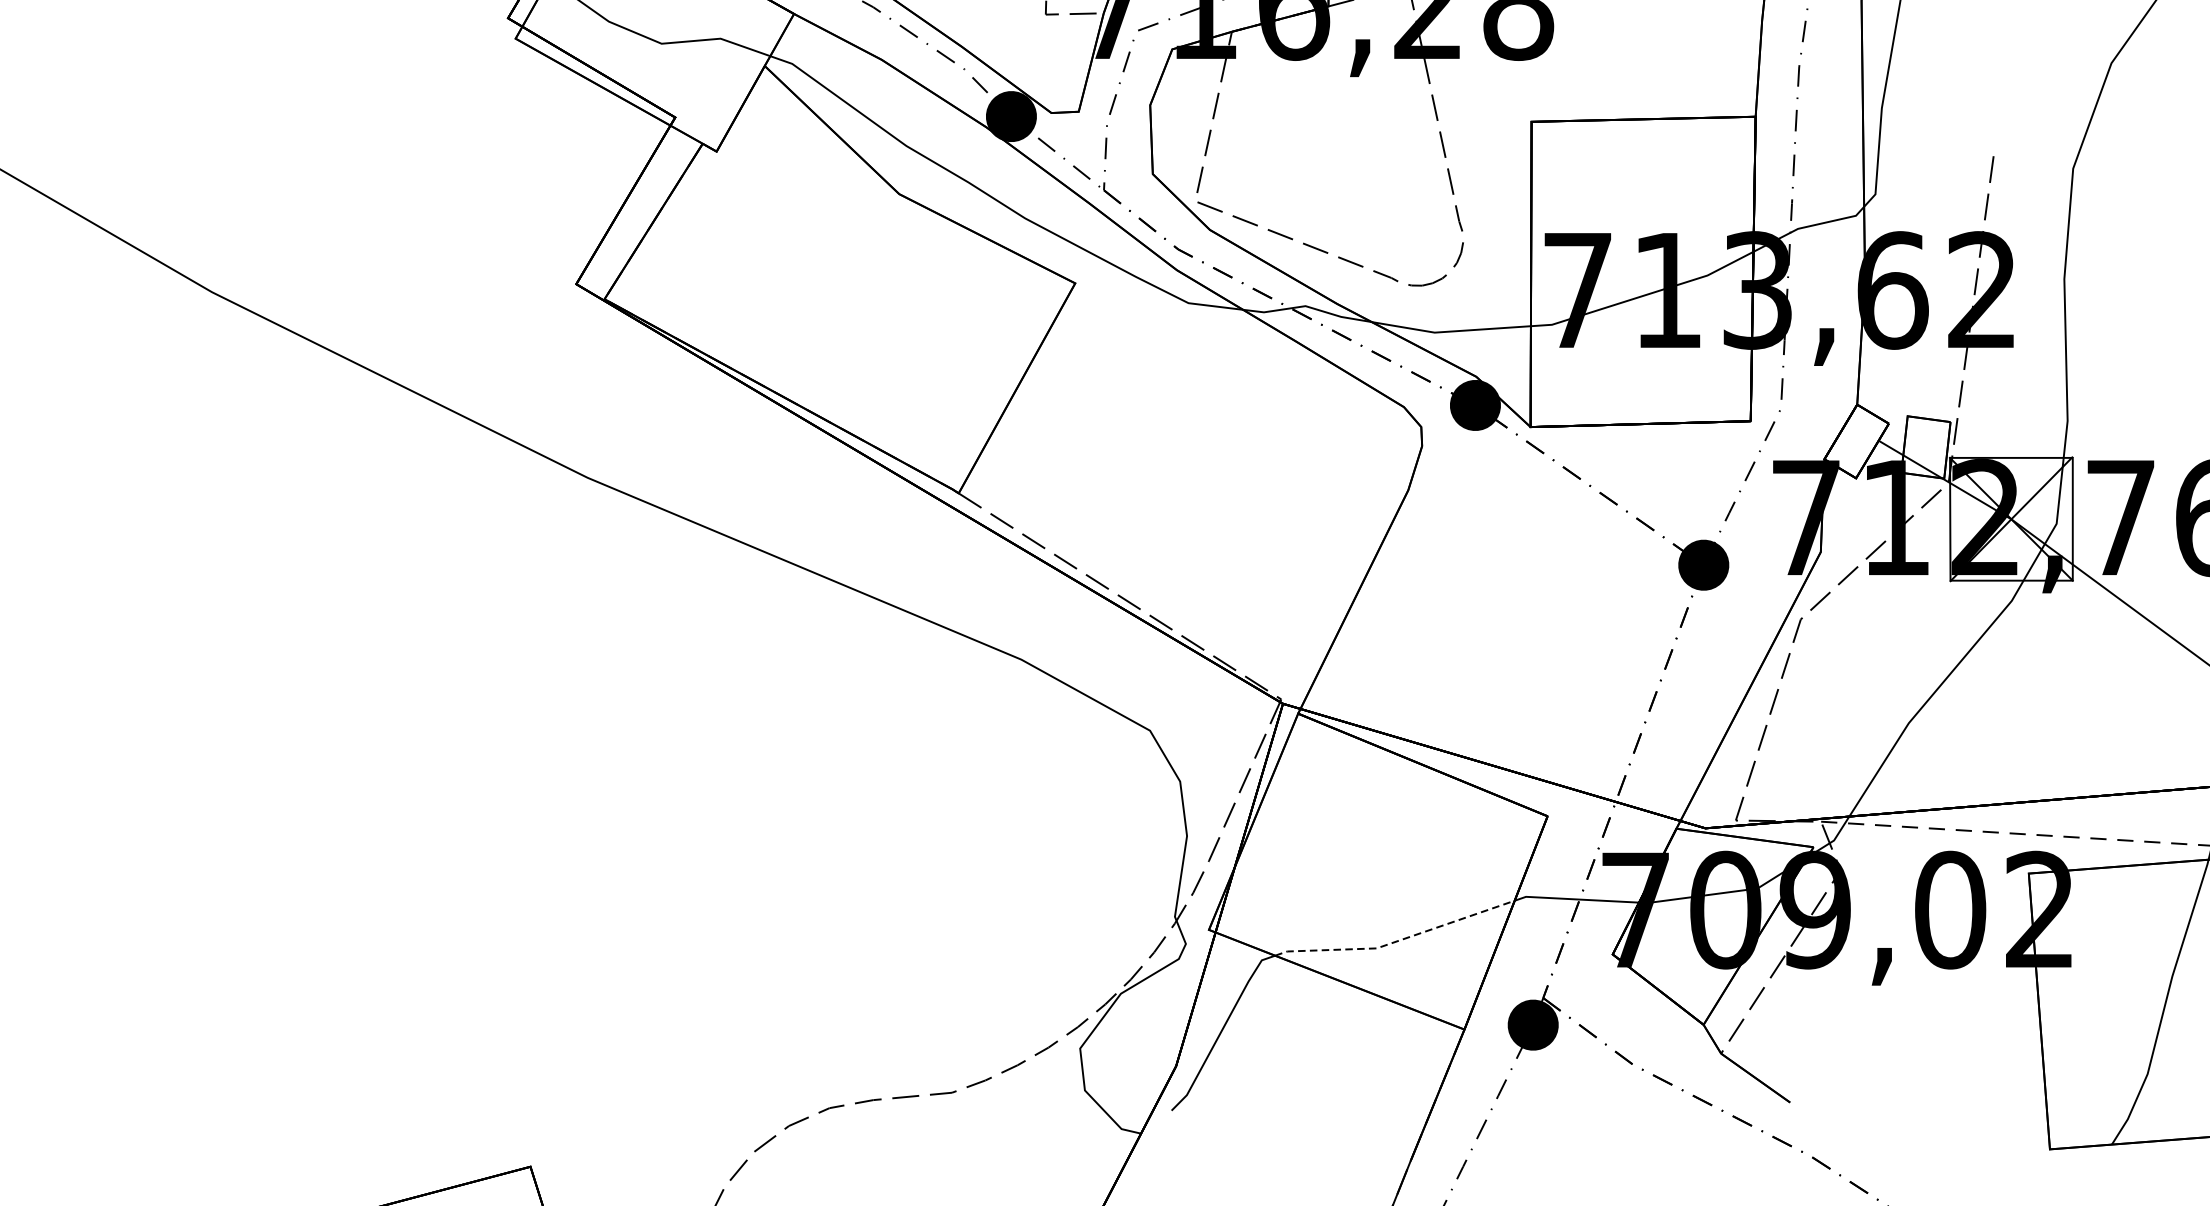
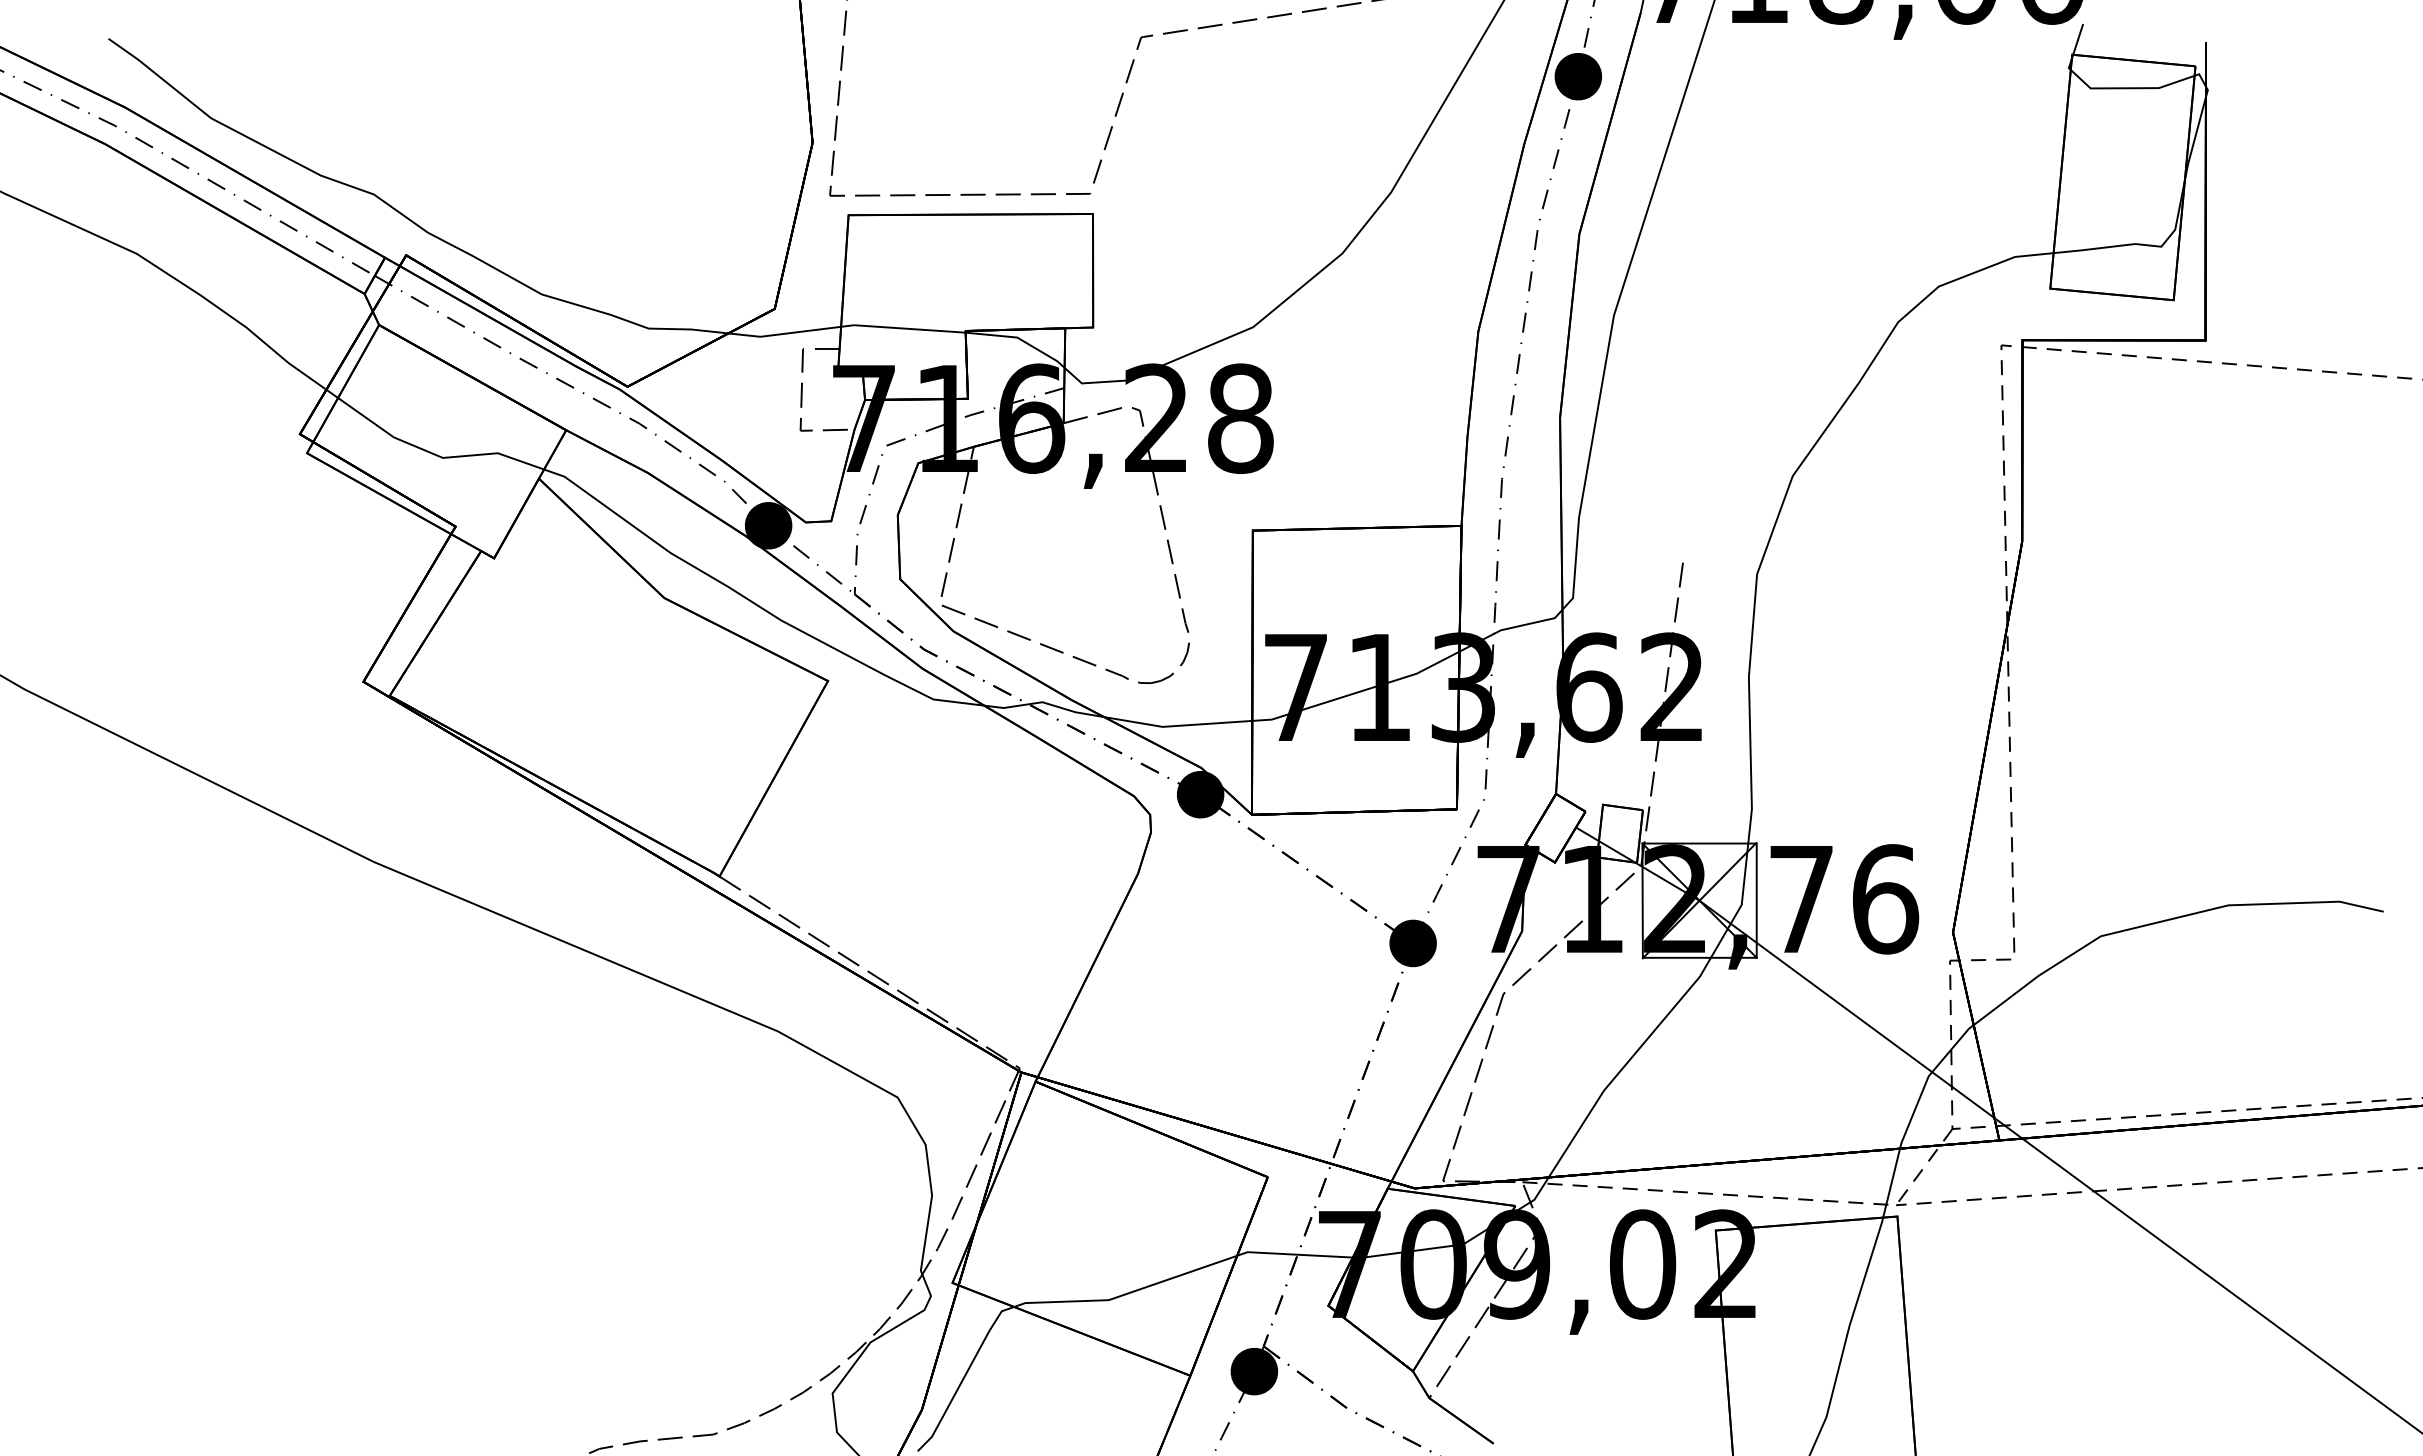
line: (1395, 941) -> (1126, 1293), dashed -> solid

